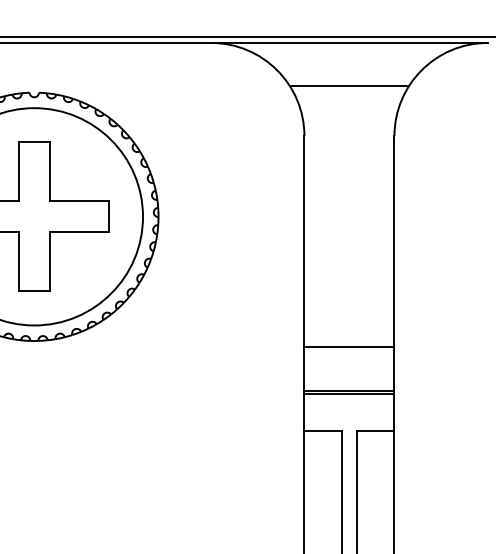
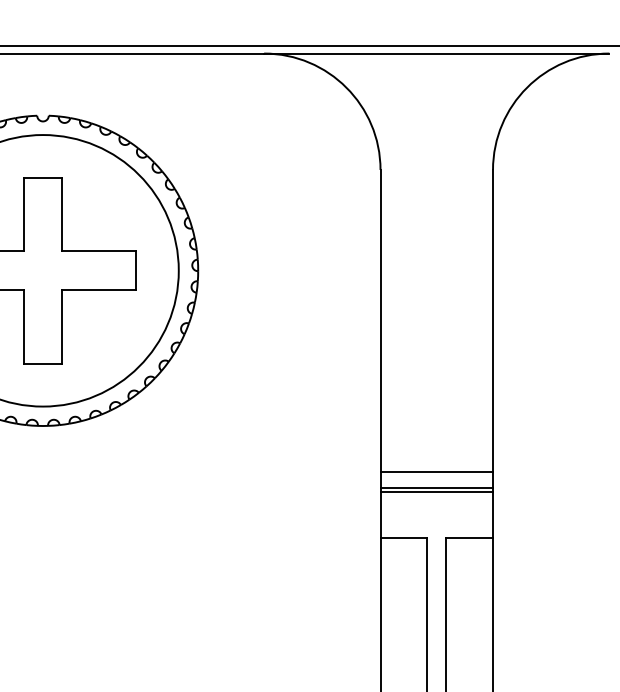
line: (349, 86) -> (436, 107), removed
line: (349, 347) -> (436, 472), moved

